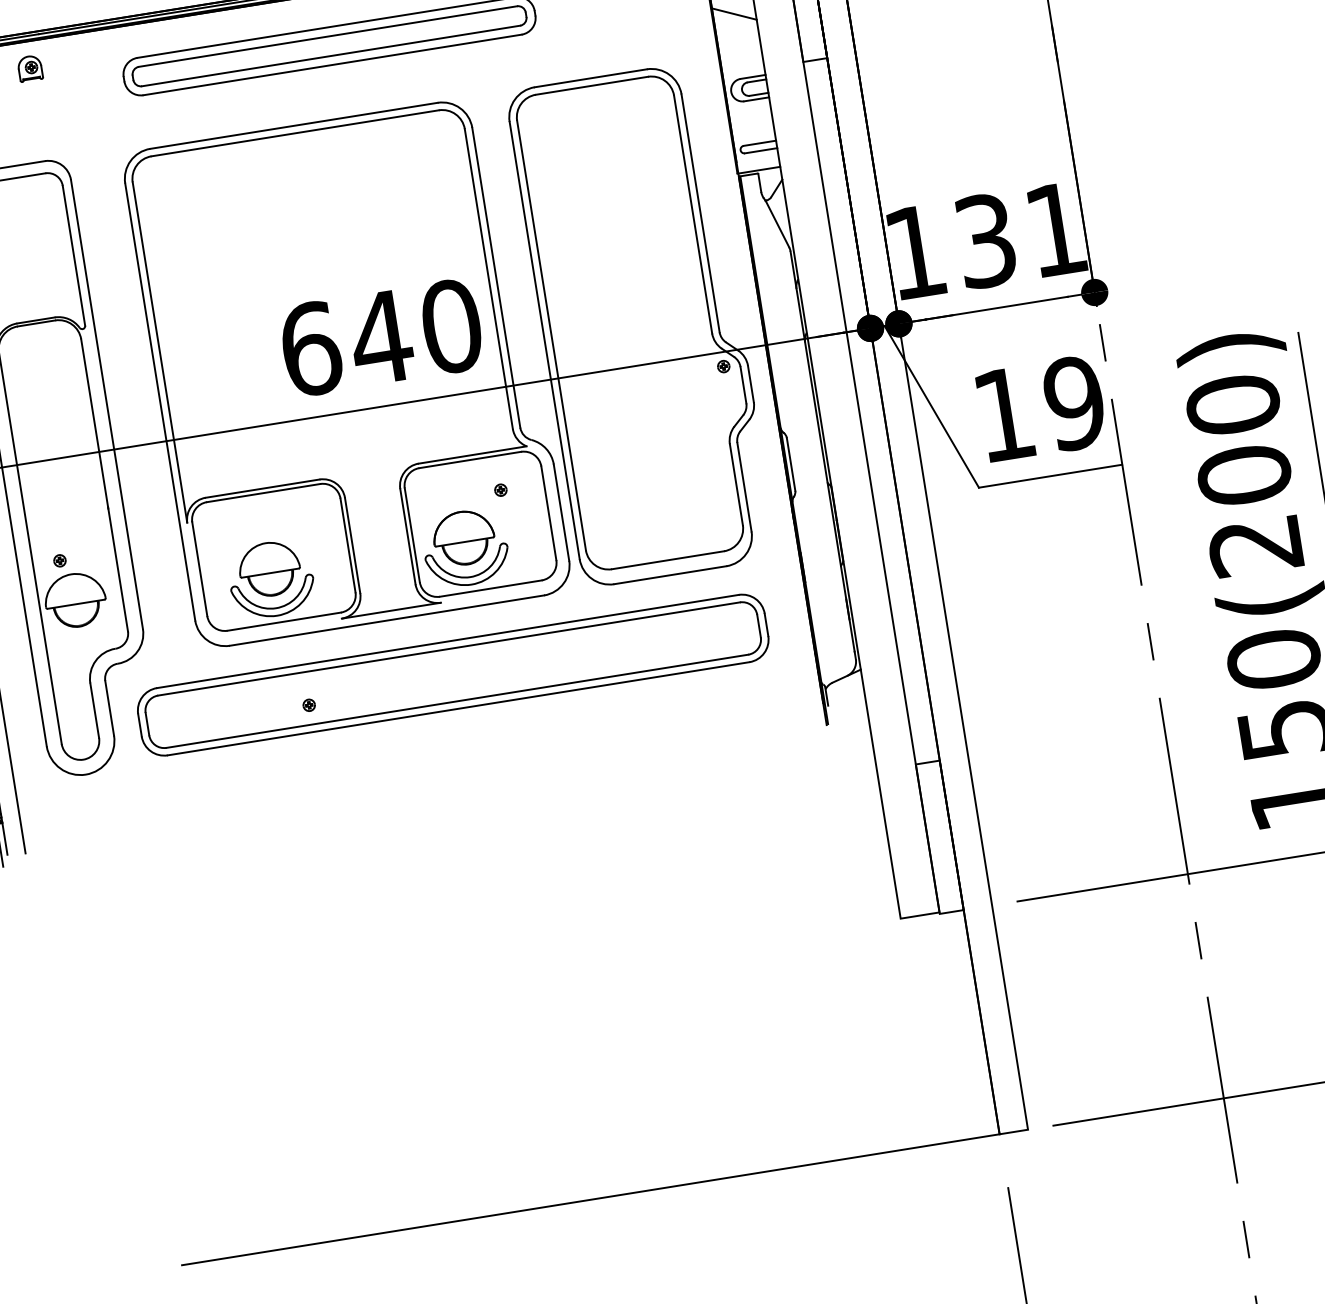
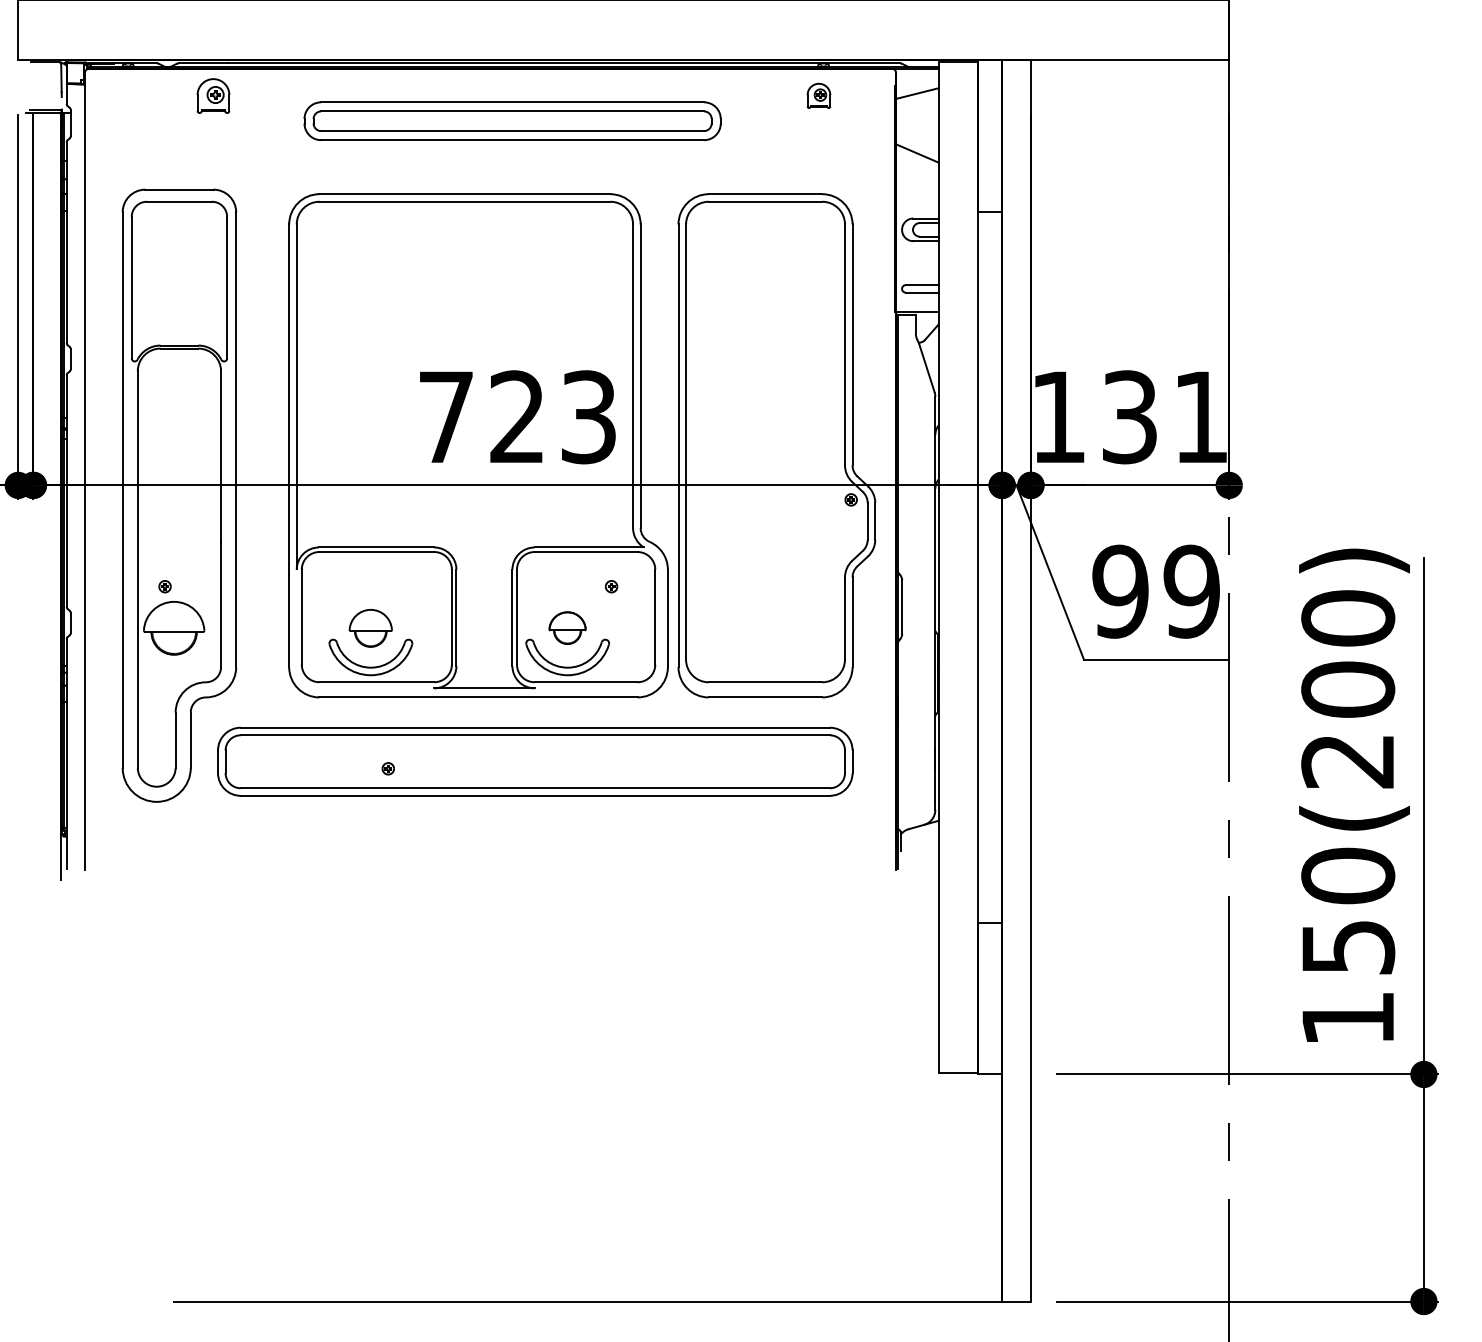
part: (30, 68) -> (213, 95), size x1.4
text: (381, 338) -> (517, 417), 640 -> 723
text: (1004, 414) -> (1120, 591), 19 -> 99
part: (463, 537) -> (567, 627), size x0.6
part: (269, 569) -> (370, 628), size x0.7

